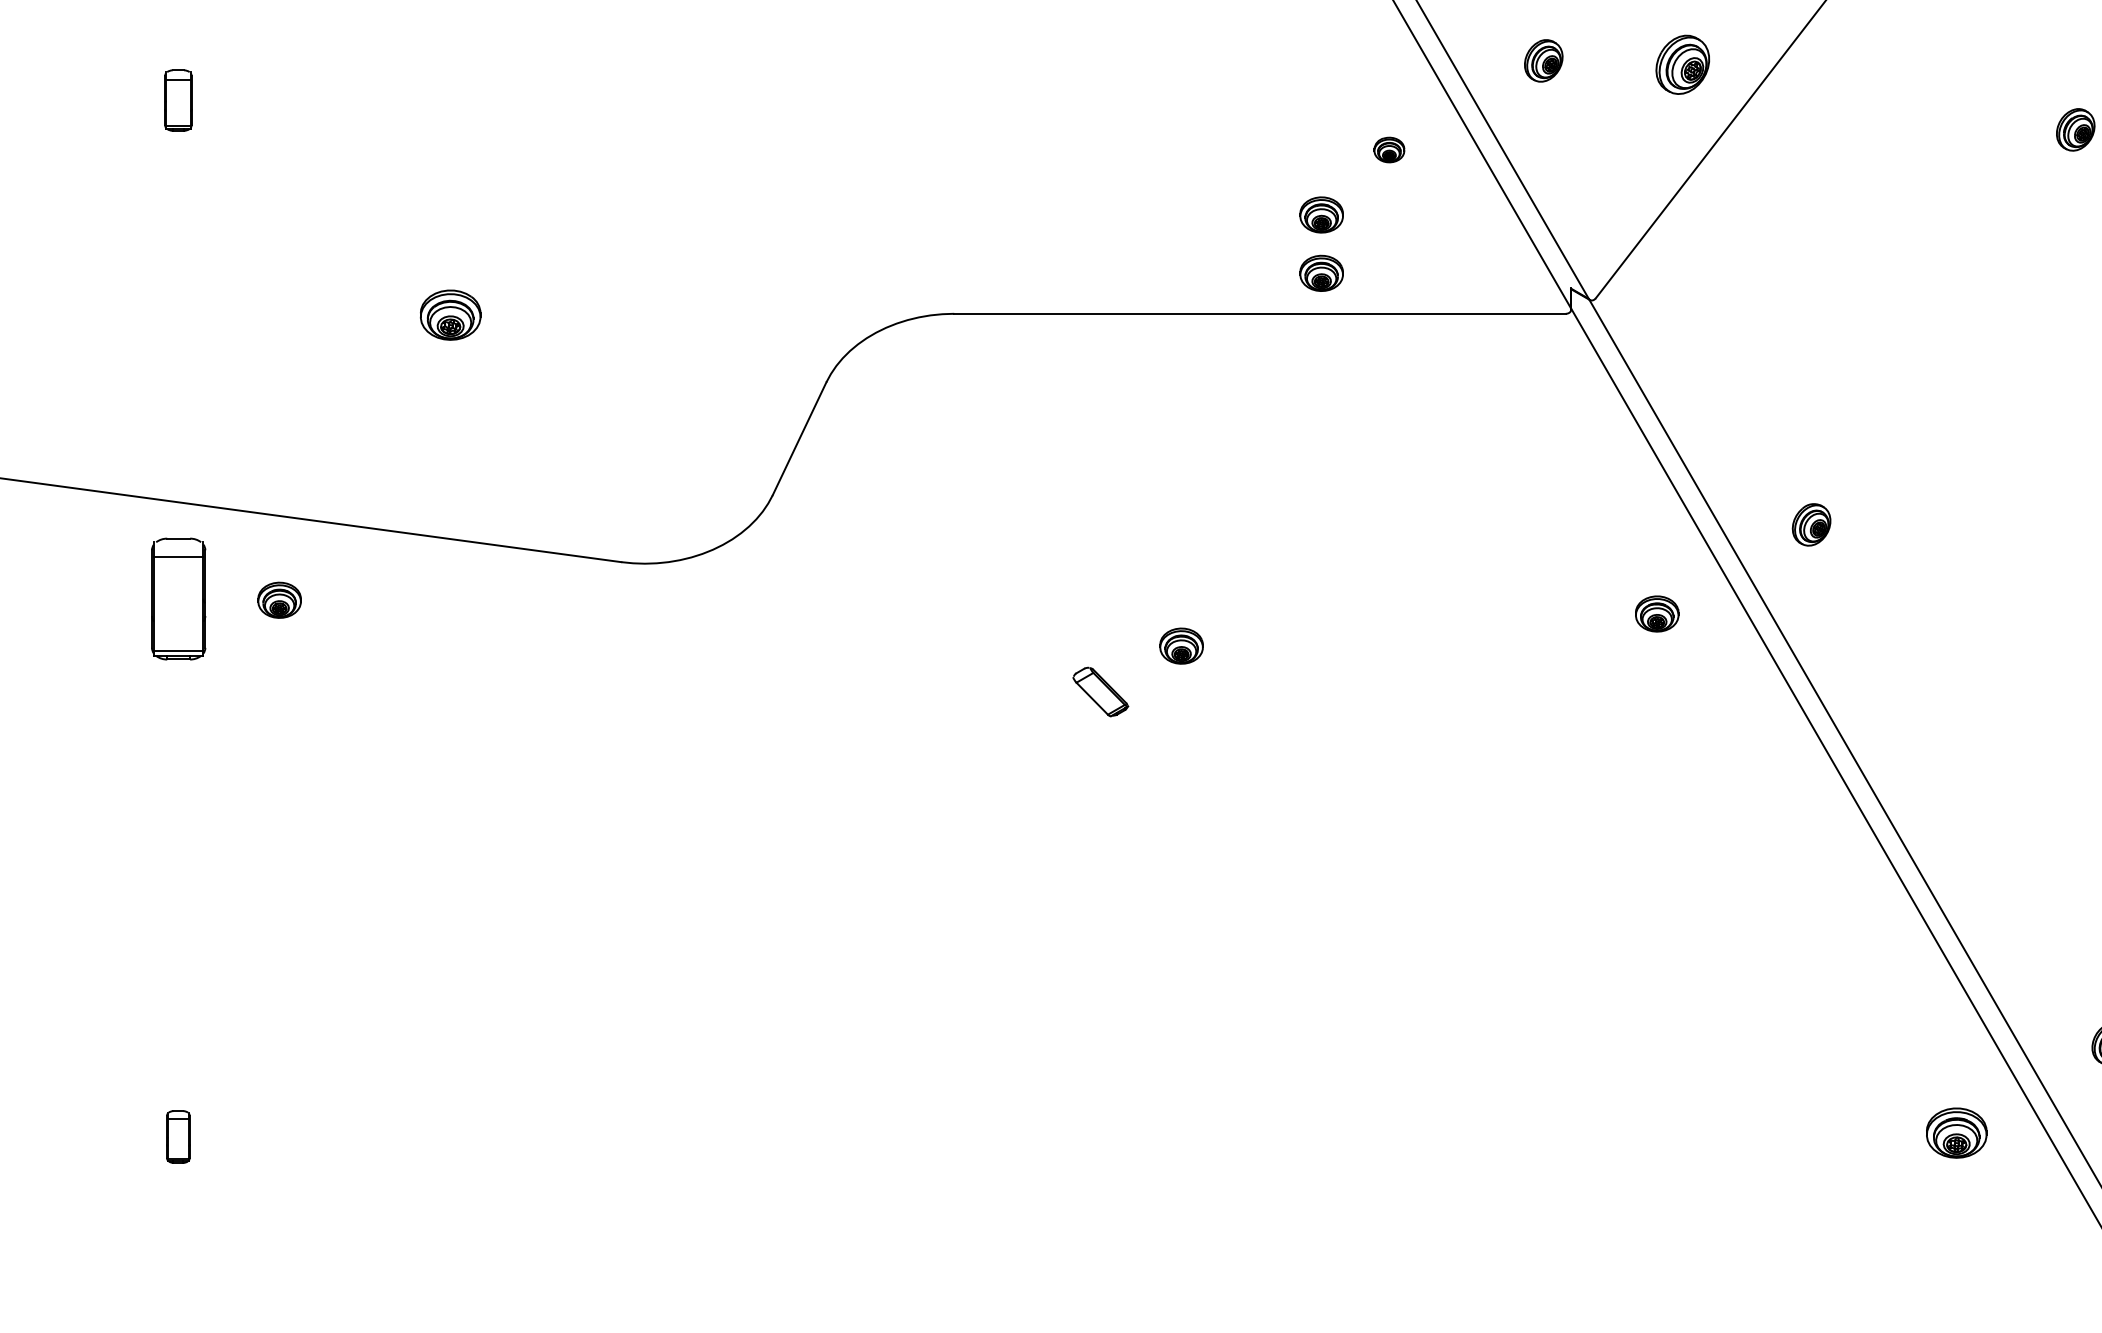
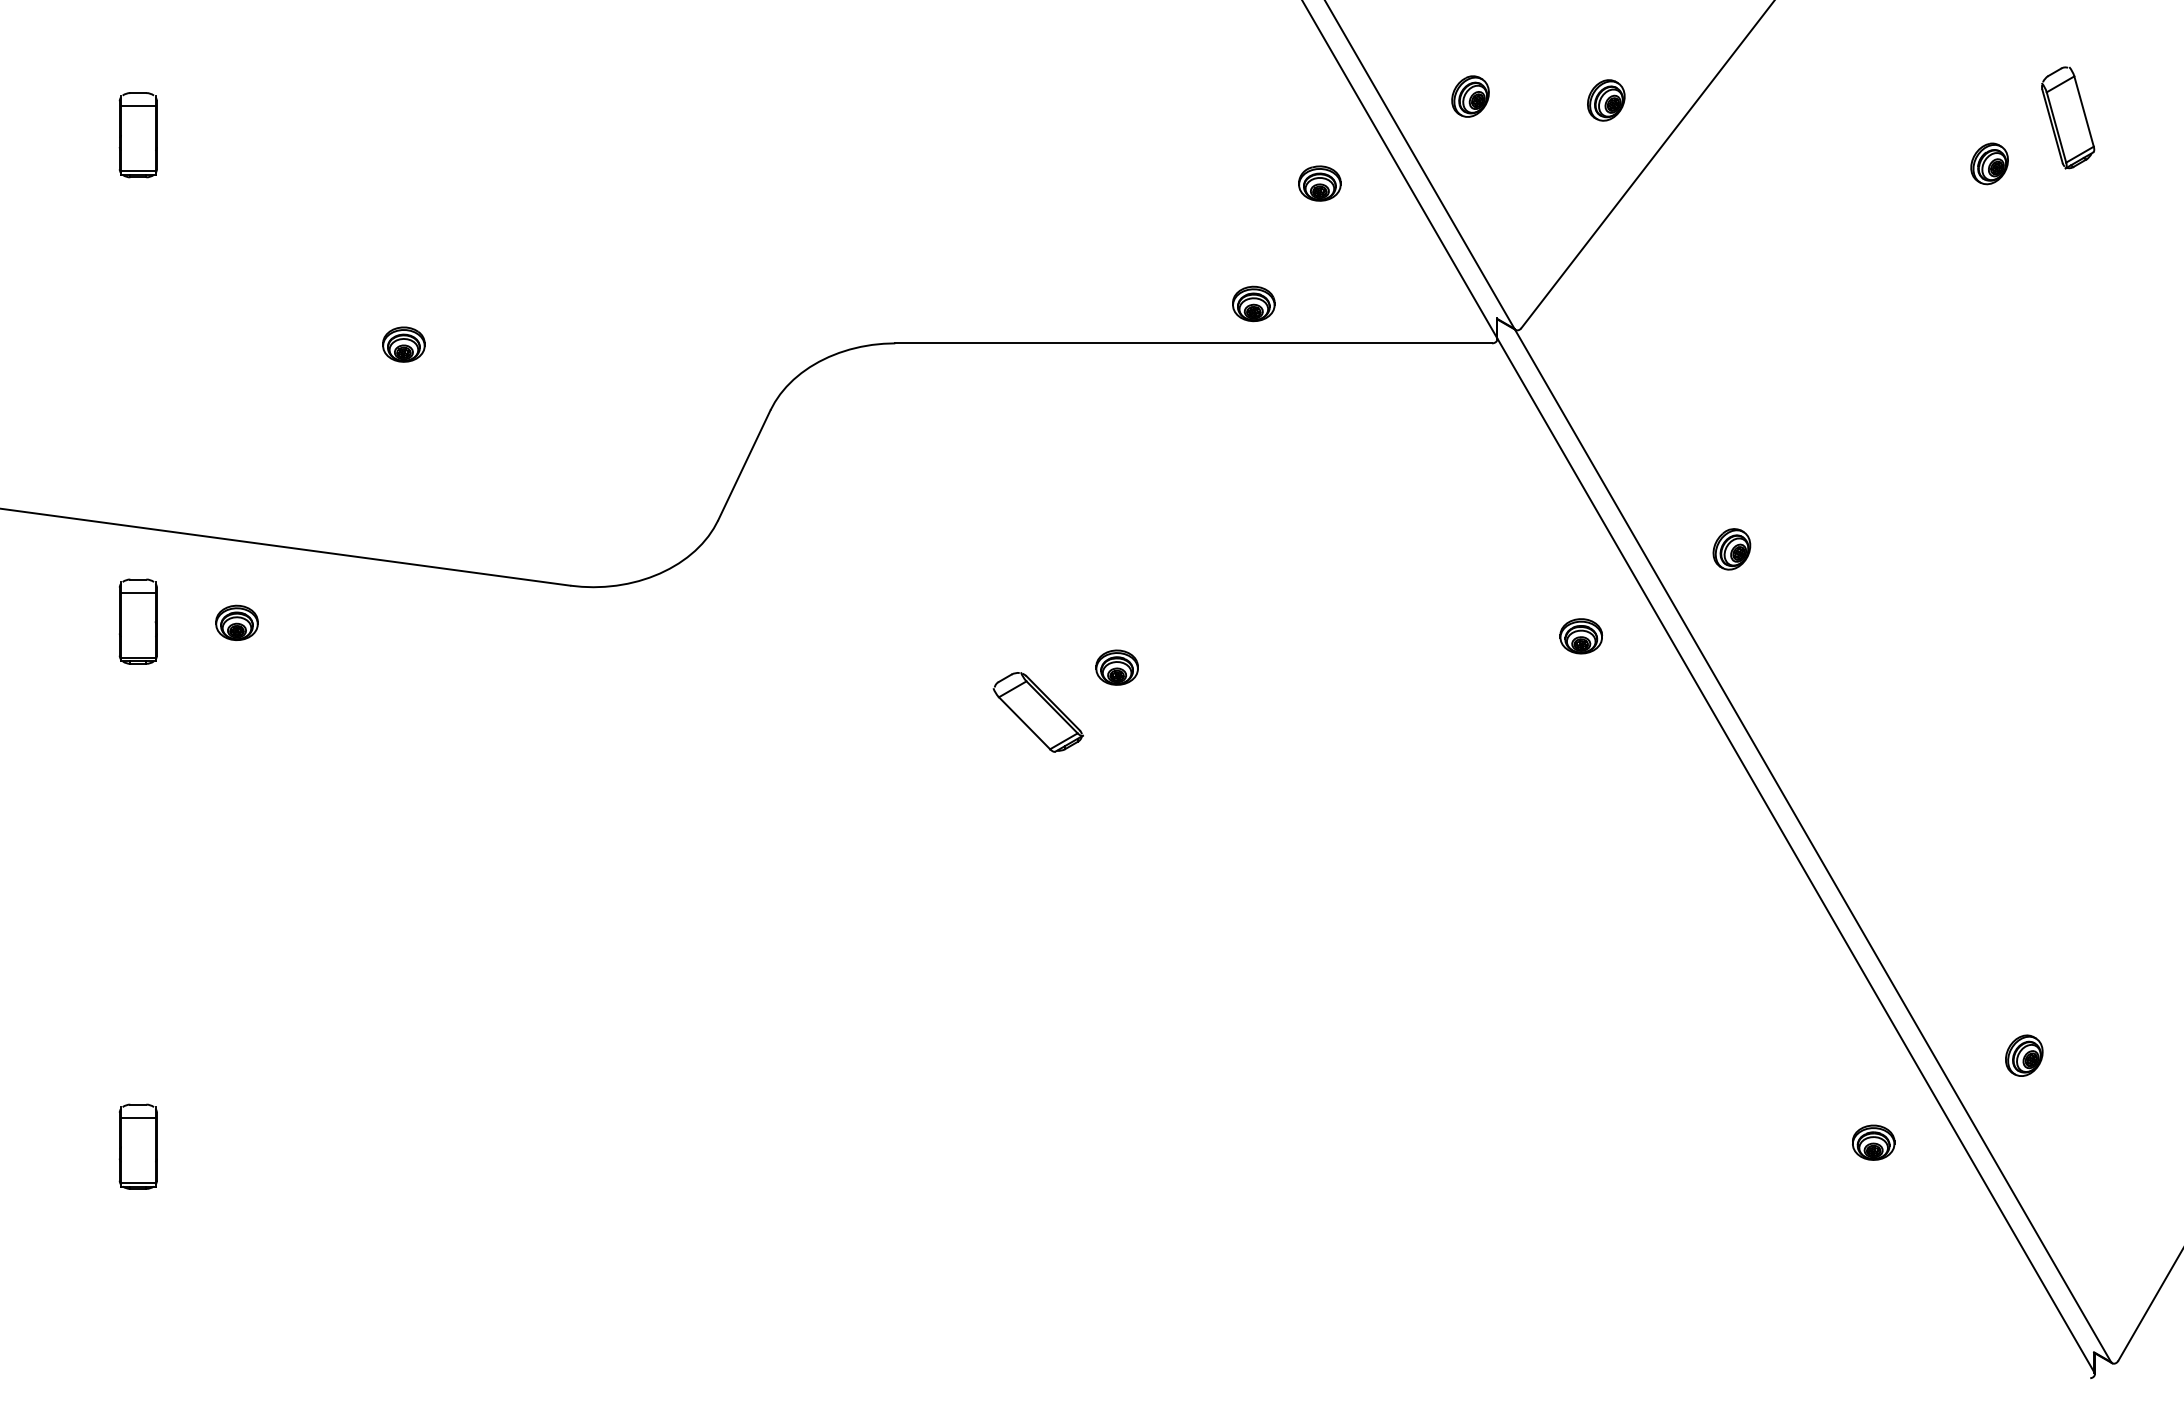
part: (1683, 64) -> (1606, 100), size x0.71
part: (177, 100) -> (137, 135), size x1.43
part: (1388, 149) -> (1319, 183), size x1.43
part: (1321, 214) -> (1253, 246), removed
part: (450, 314) -> (403, 344), size x0.71
part: (177, 598) -> (137, 621), size x0.71
part: (1099, 692) -> (1037, 712), size x1.67
part: (1956, 1132) -> (1873, 1142), size x0.71
part: (177, 1136) -> (137, 1146), size x1.67

